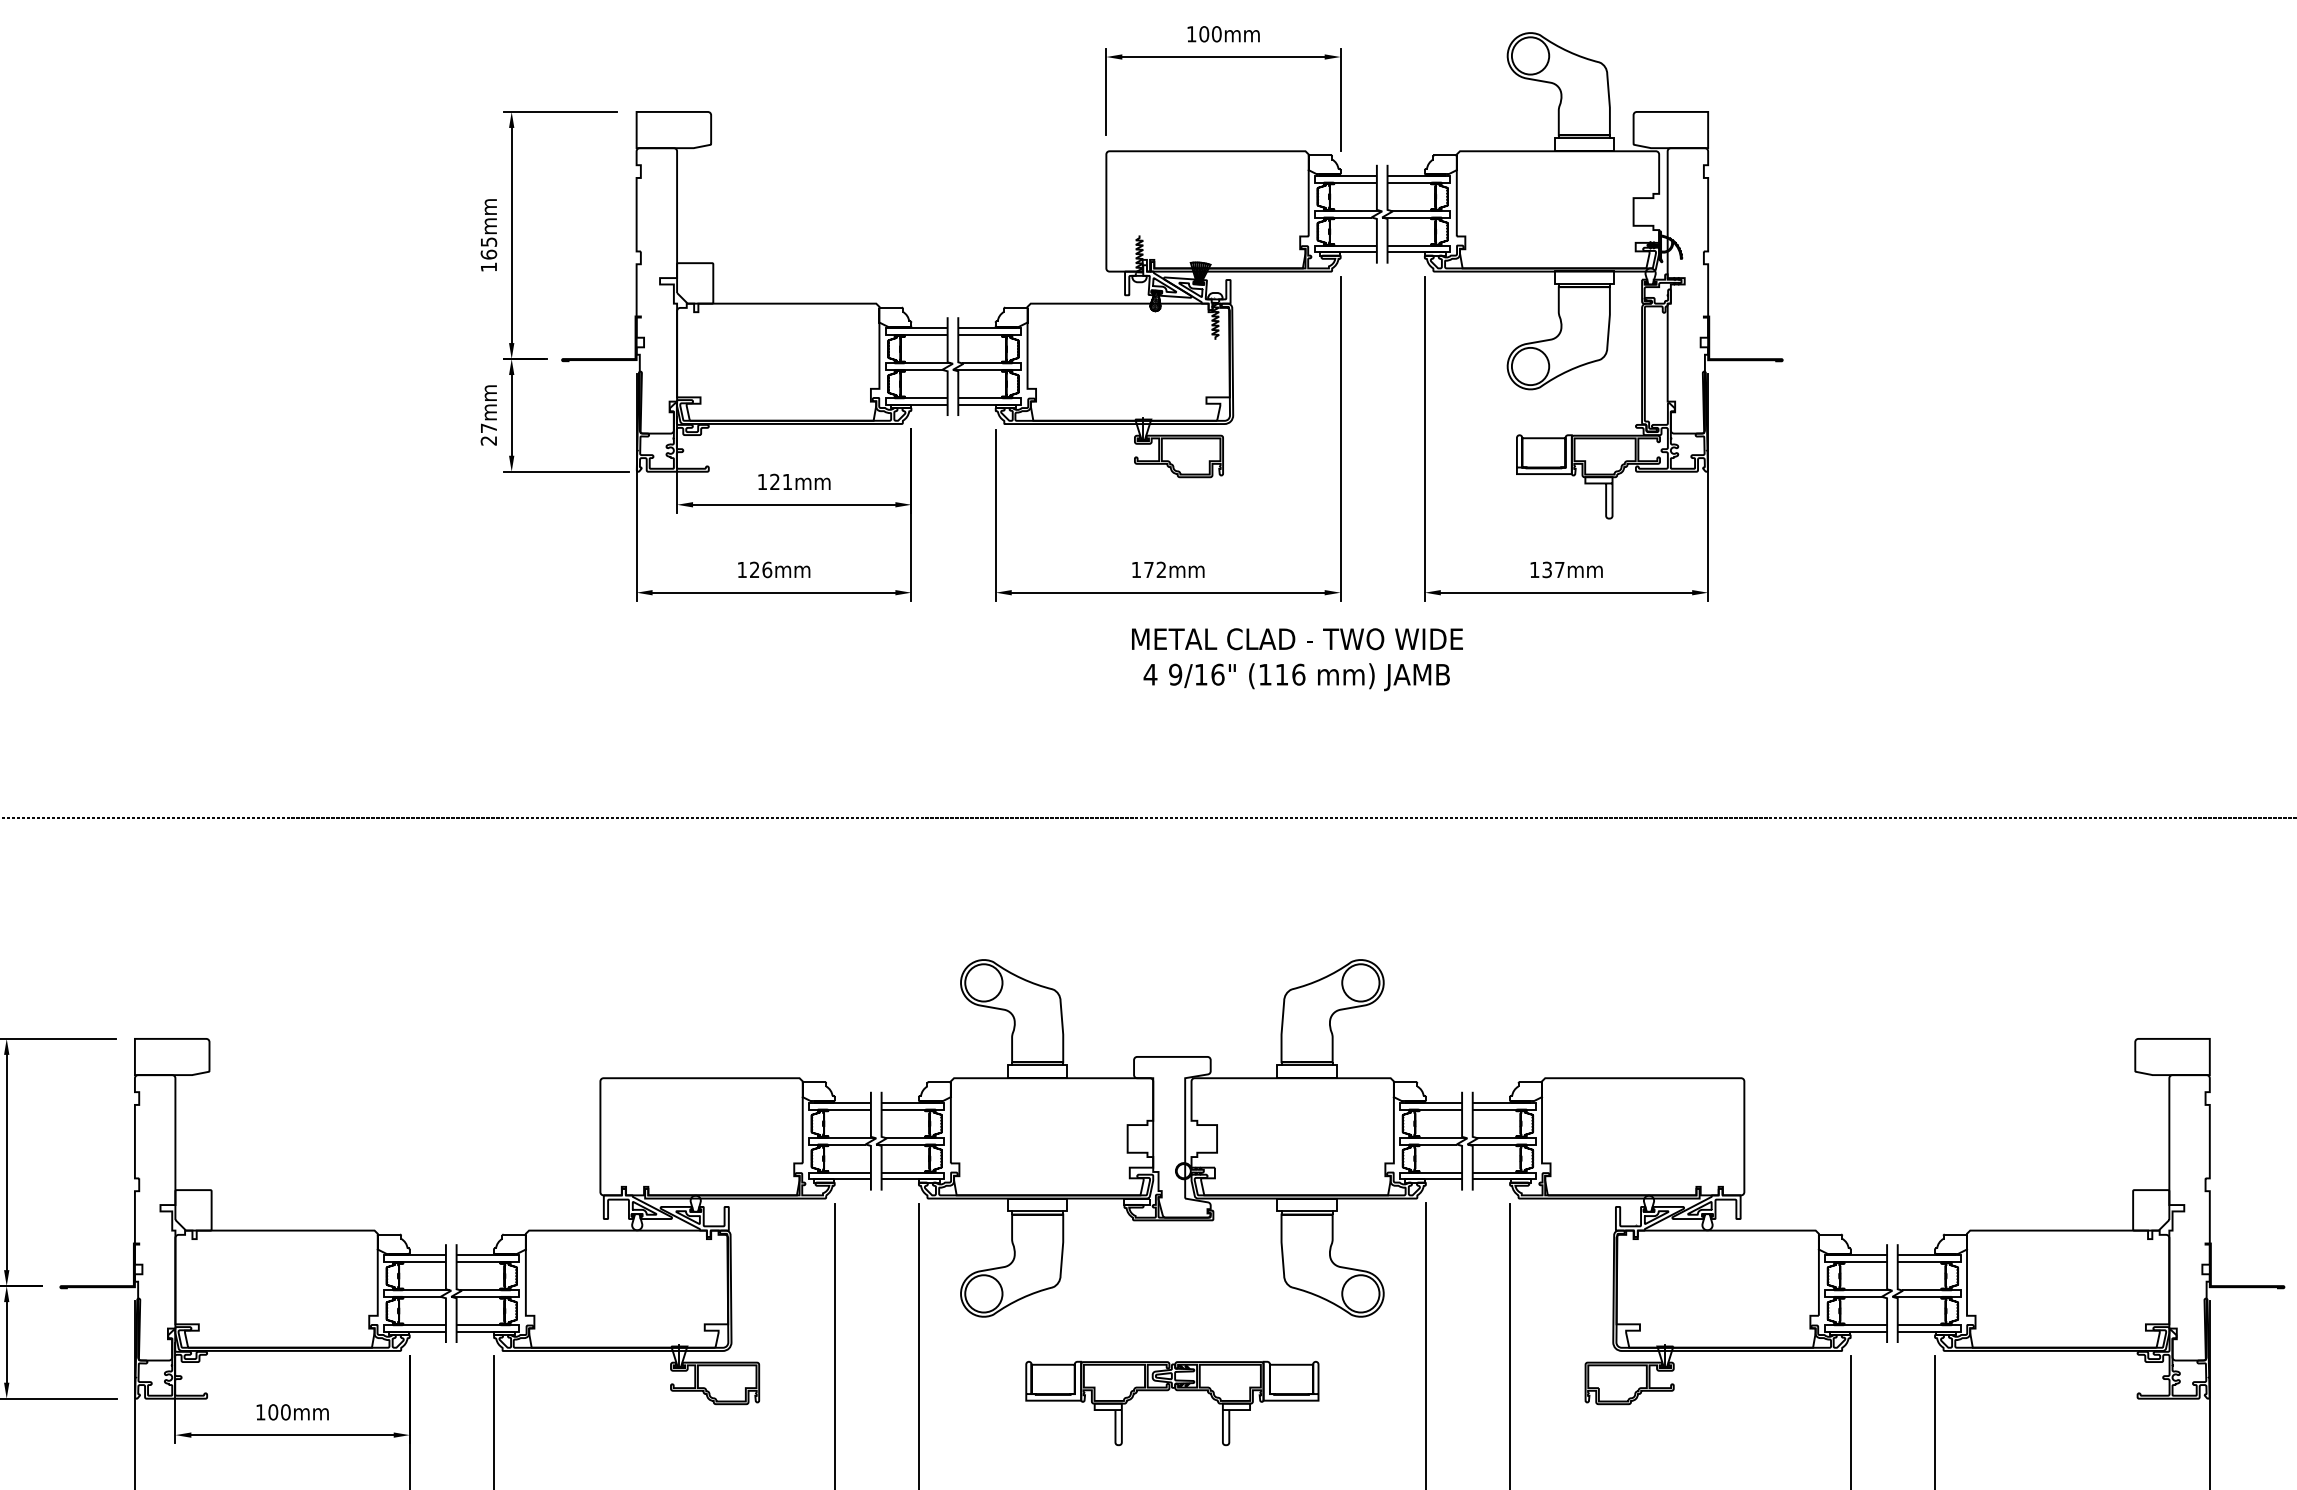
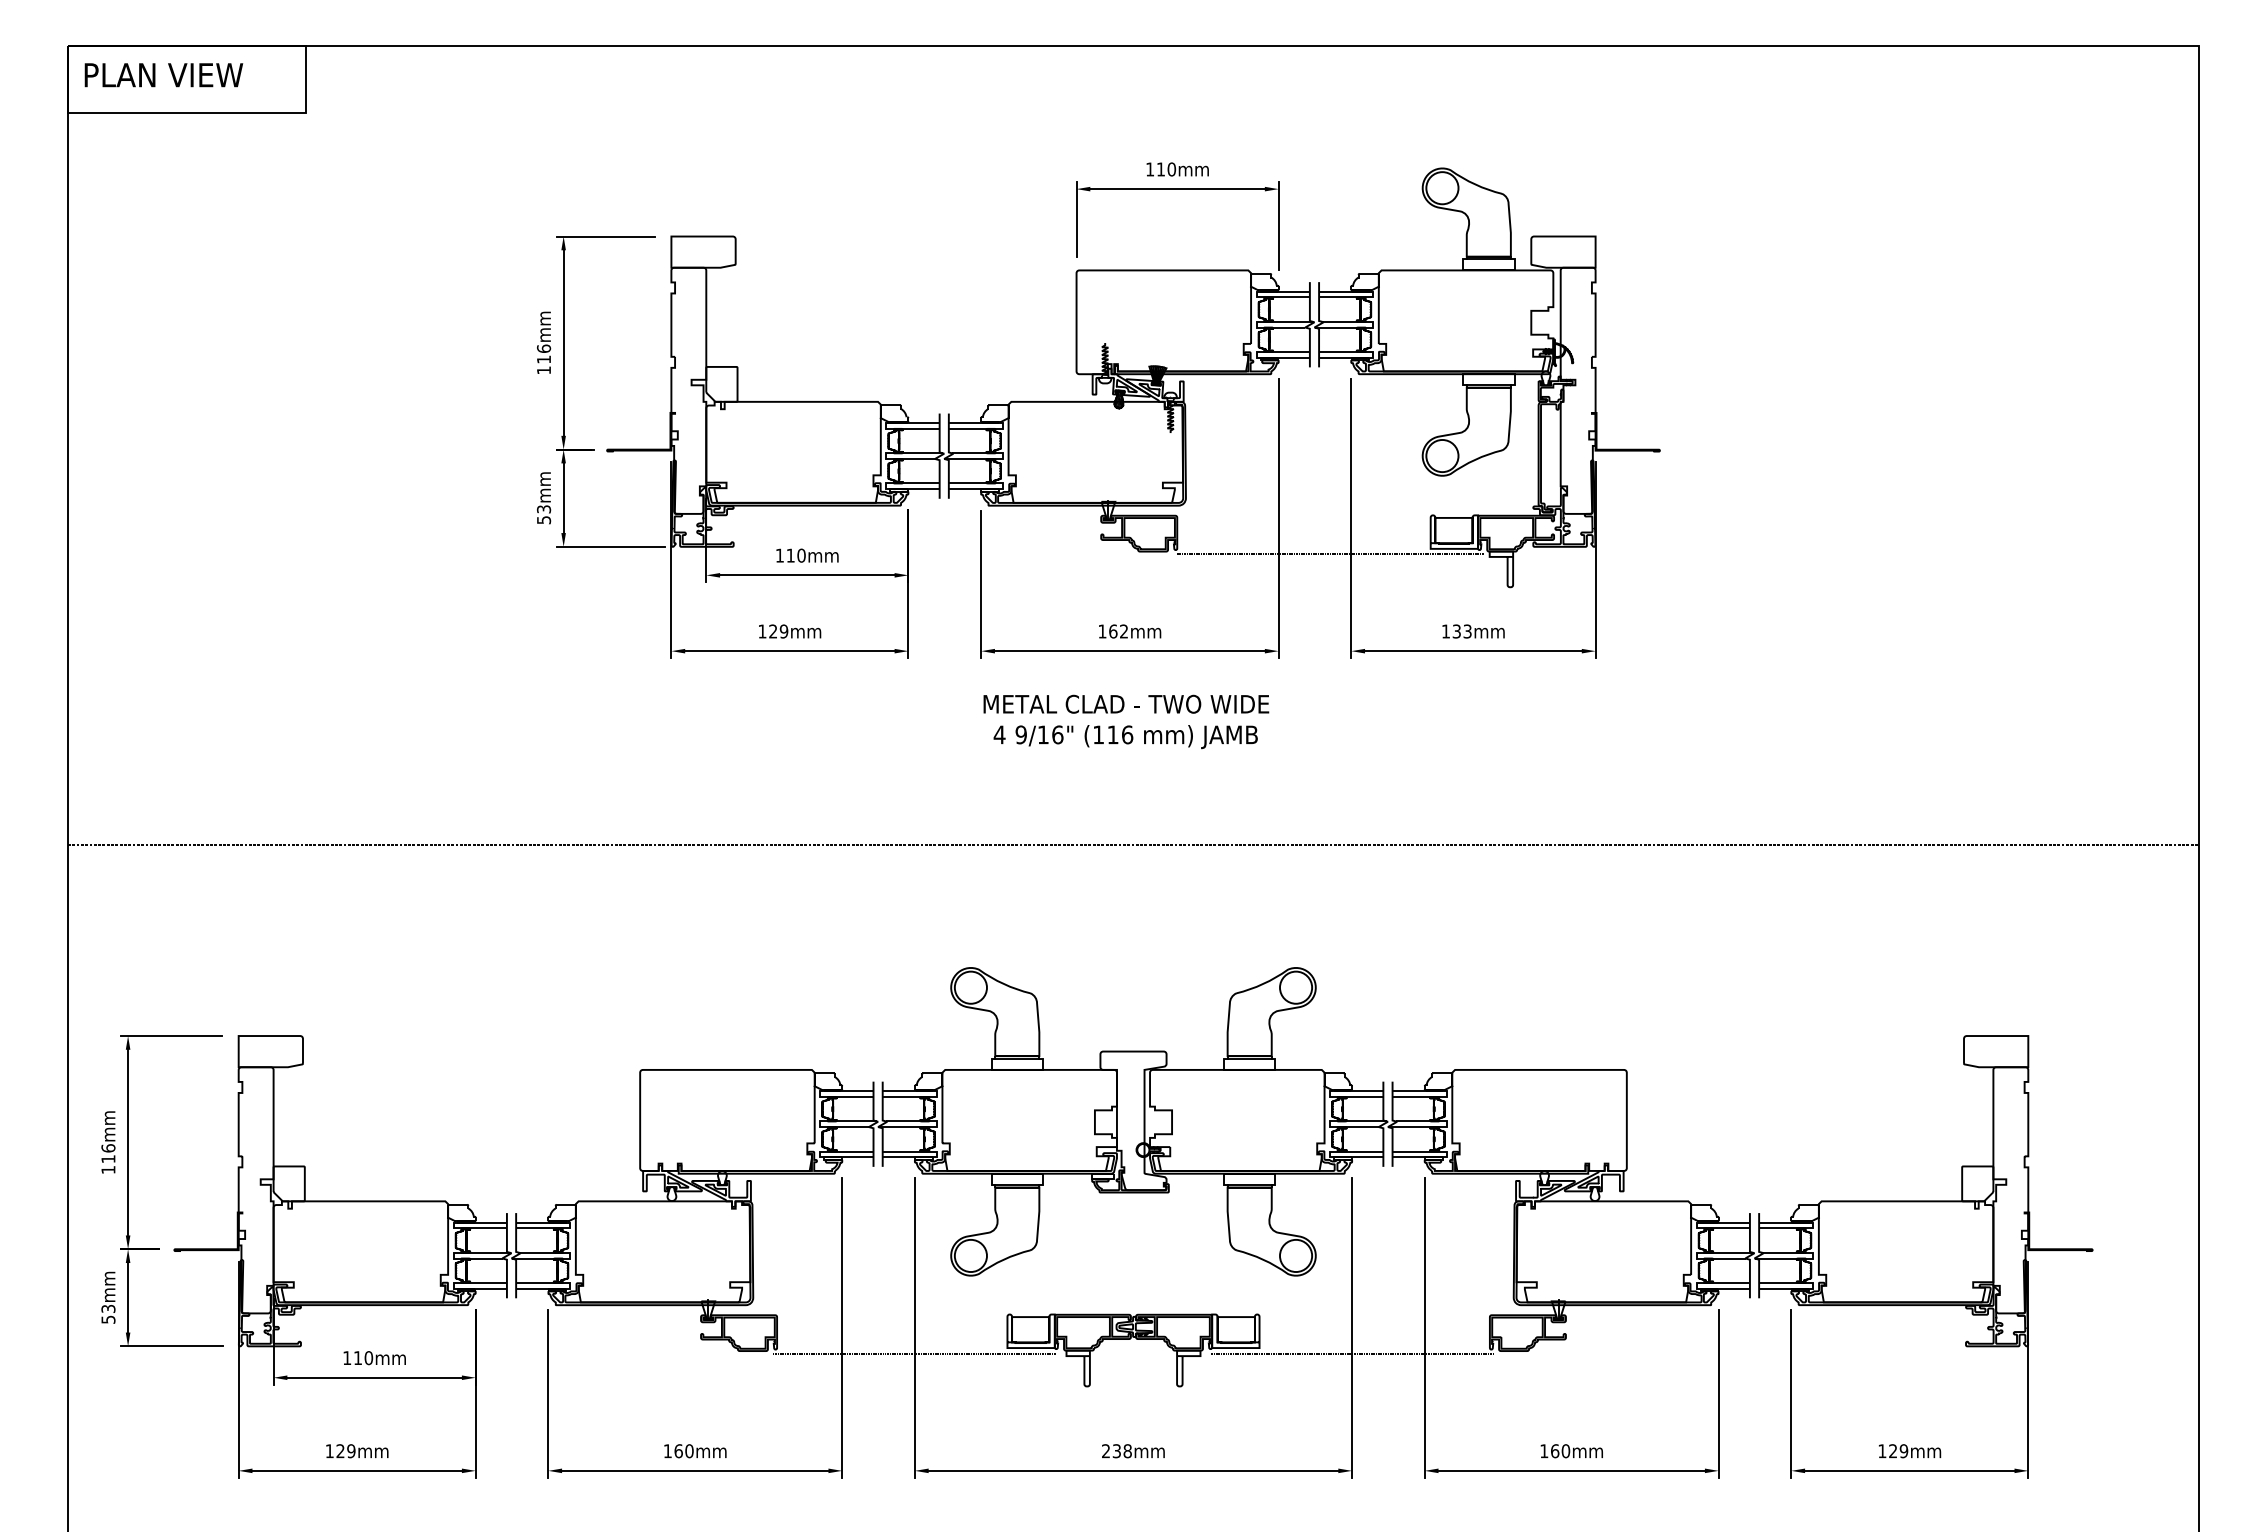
text: (1203, 34) -> (1160, 169), 100mm -> 110mm
text: (488, 247) -> (543, 353), 165mm -> 116mm
text: (488, 434) -> (543, 514), 27mm -> 53mm
line: (1399, 480) -> (1329, 554), added
text: (780, 481) -> (795, 555), 121mm -> 110mm
text: (766, 569) -> (783, 631), 126mm -> 129mm
text: (1149, 569) -> (1113, 631), 172mm -> 162mm
text: (1559, 569) -> (1467, 631), 137mm -> 133mm
text: (1297, 659) -> (1126, 721), moved
line: (917, 1406) -> (913, 1353), added
line: (1426, 1406) -> (1352, 1353), added
text: (272, 1412) -> (357, 1358), 100mm -> 110mm

